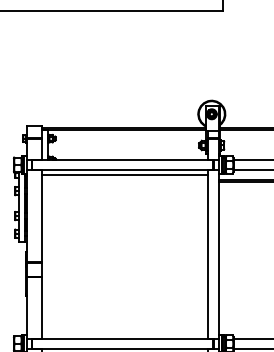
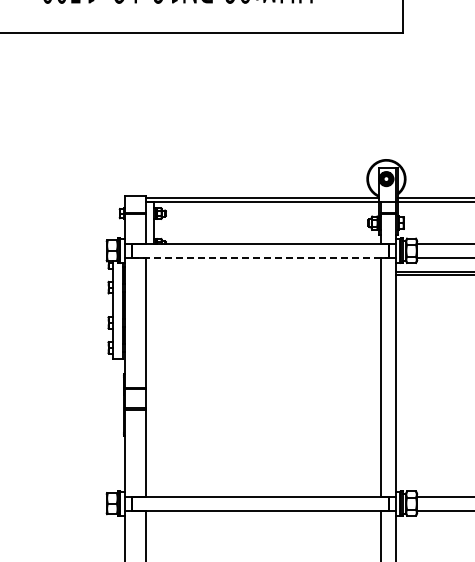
line: (122, 169) -> (260, 257), solid -> dashed
line: (124, 174) -> (262, 264), removed

